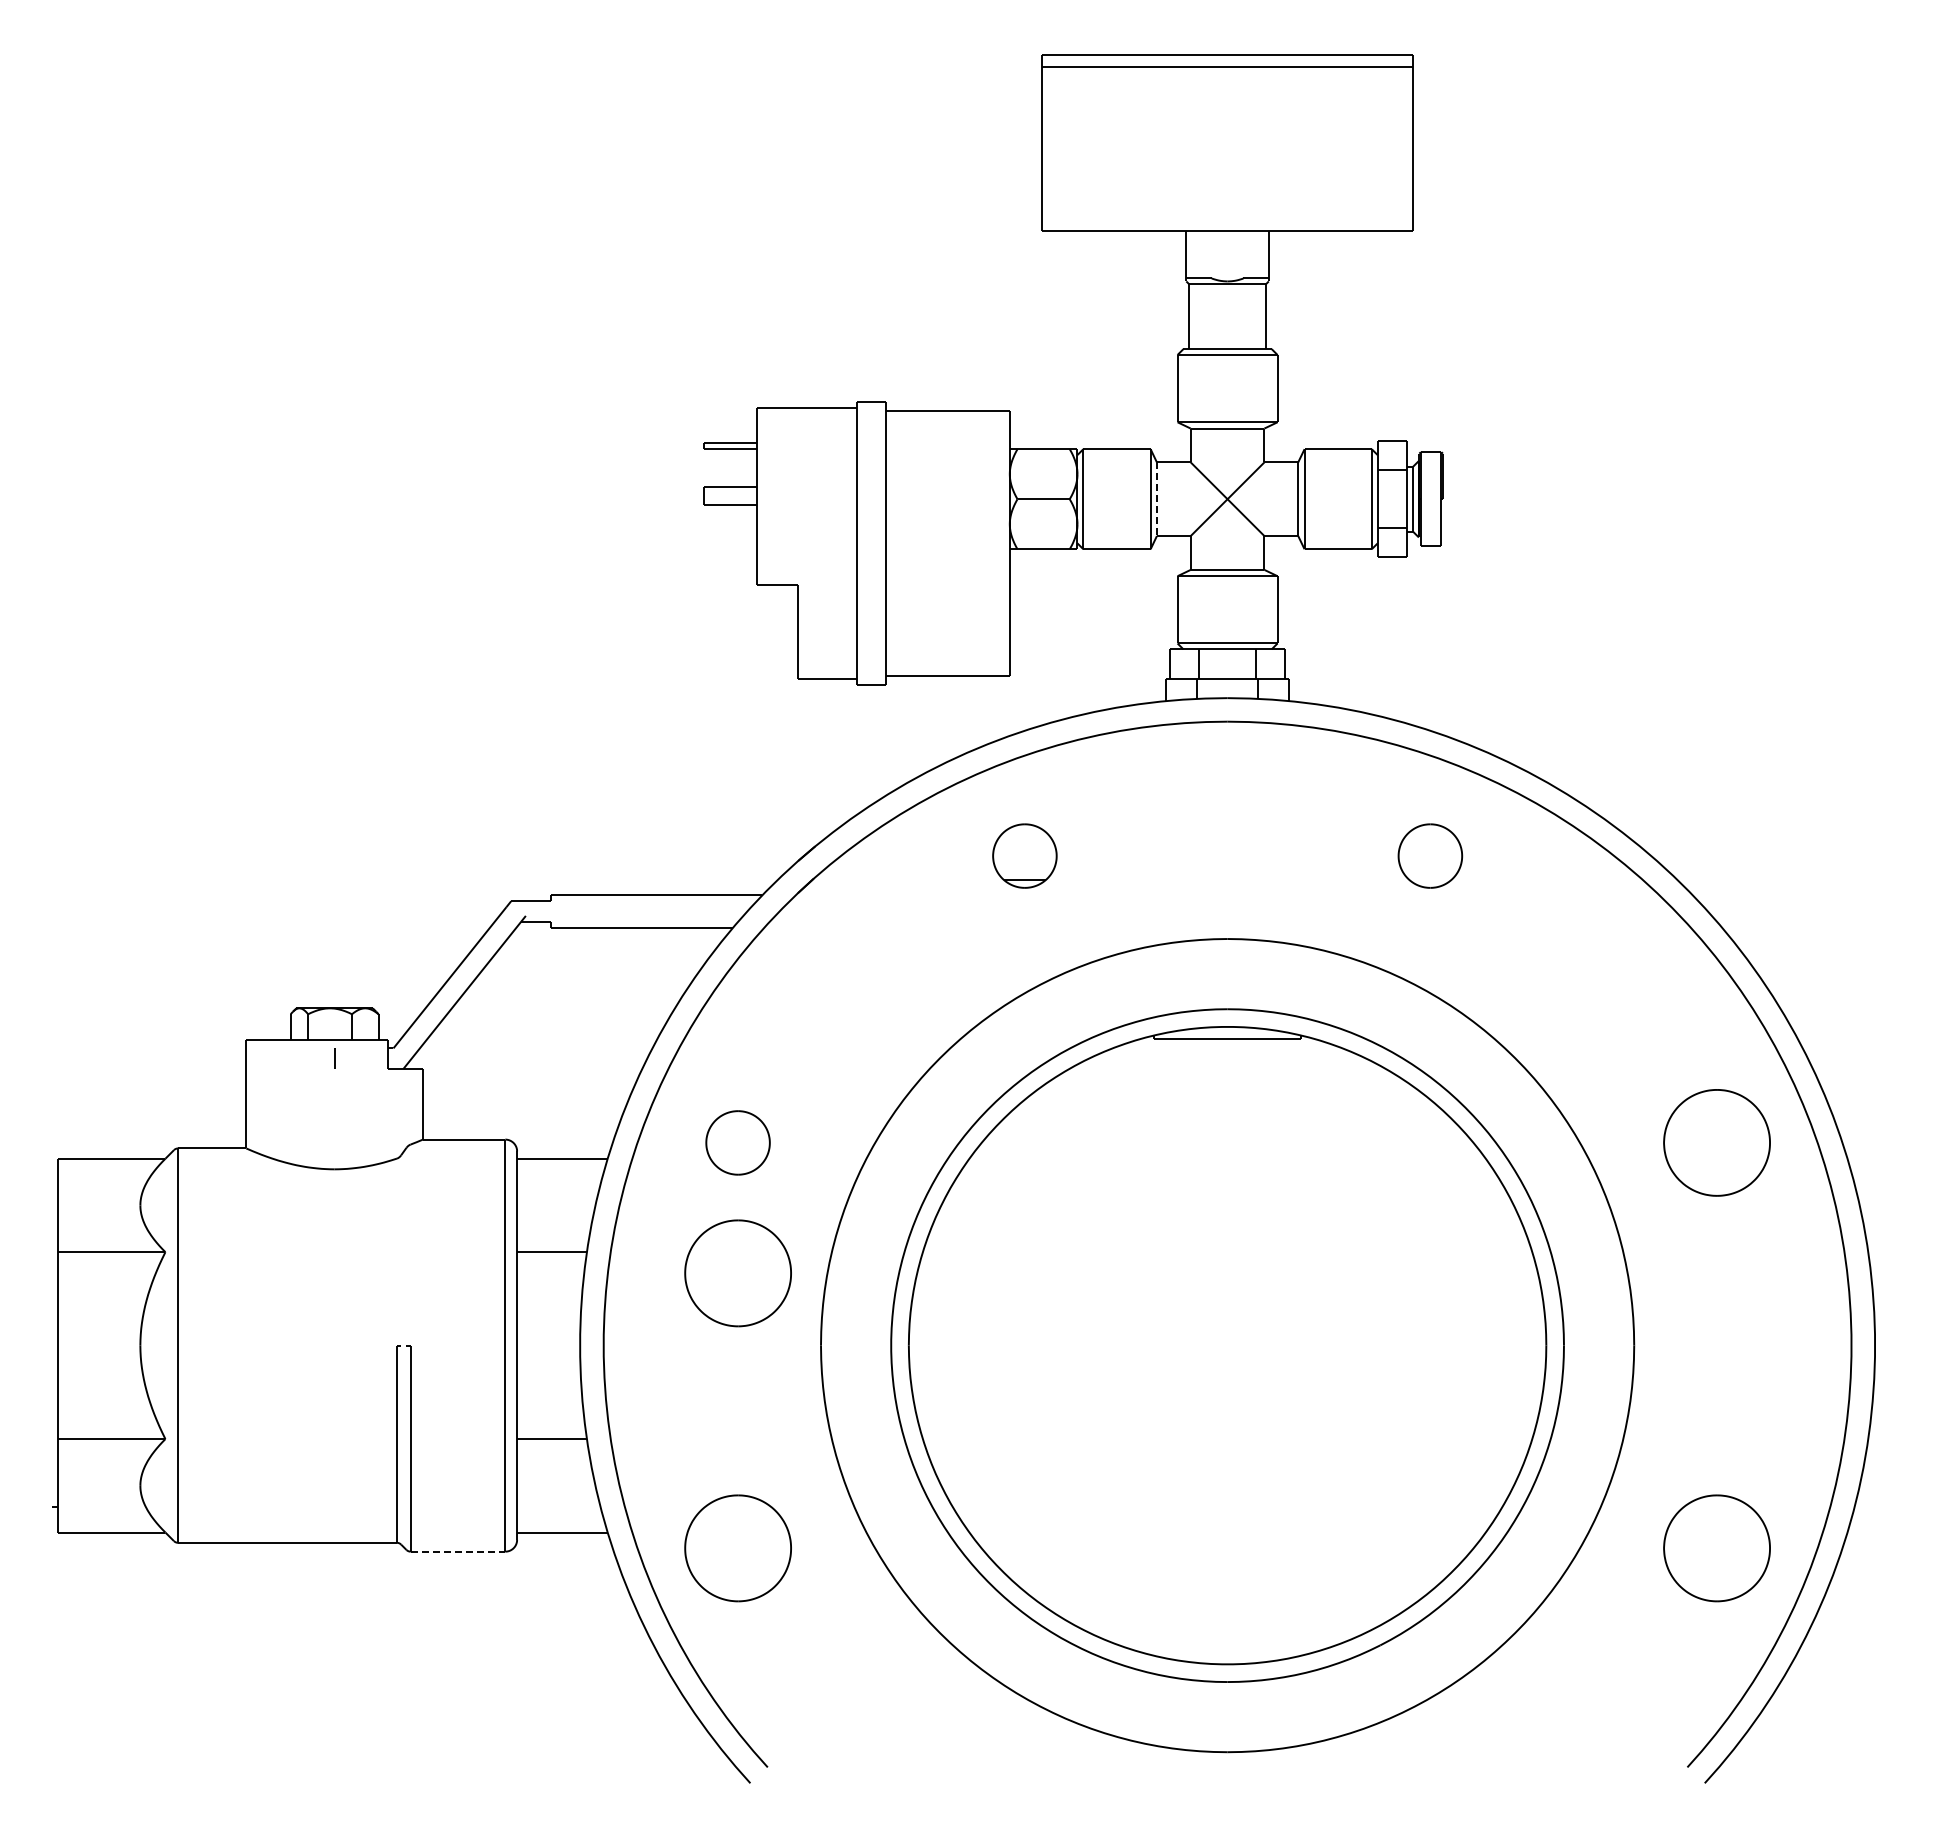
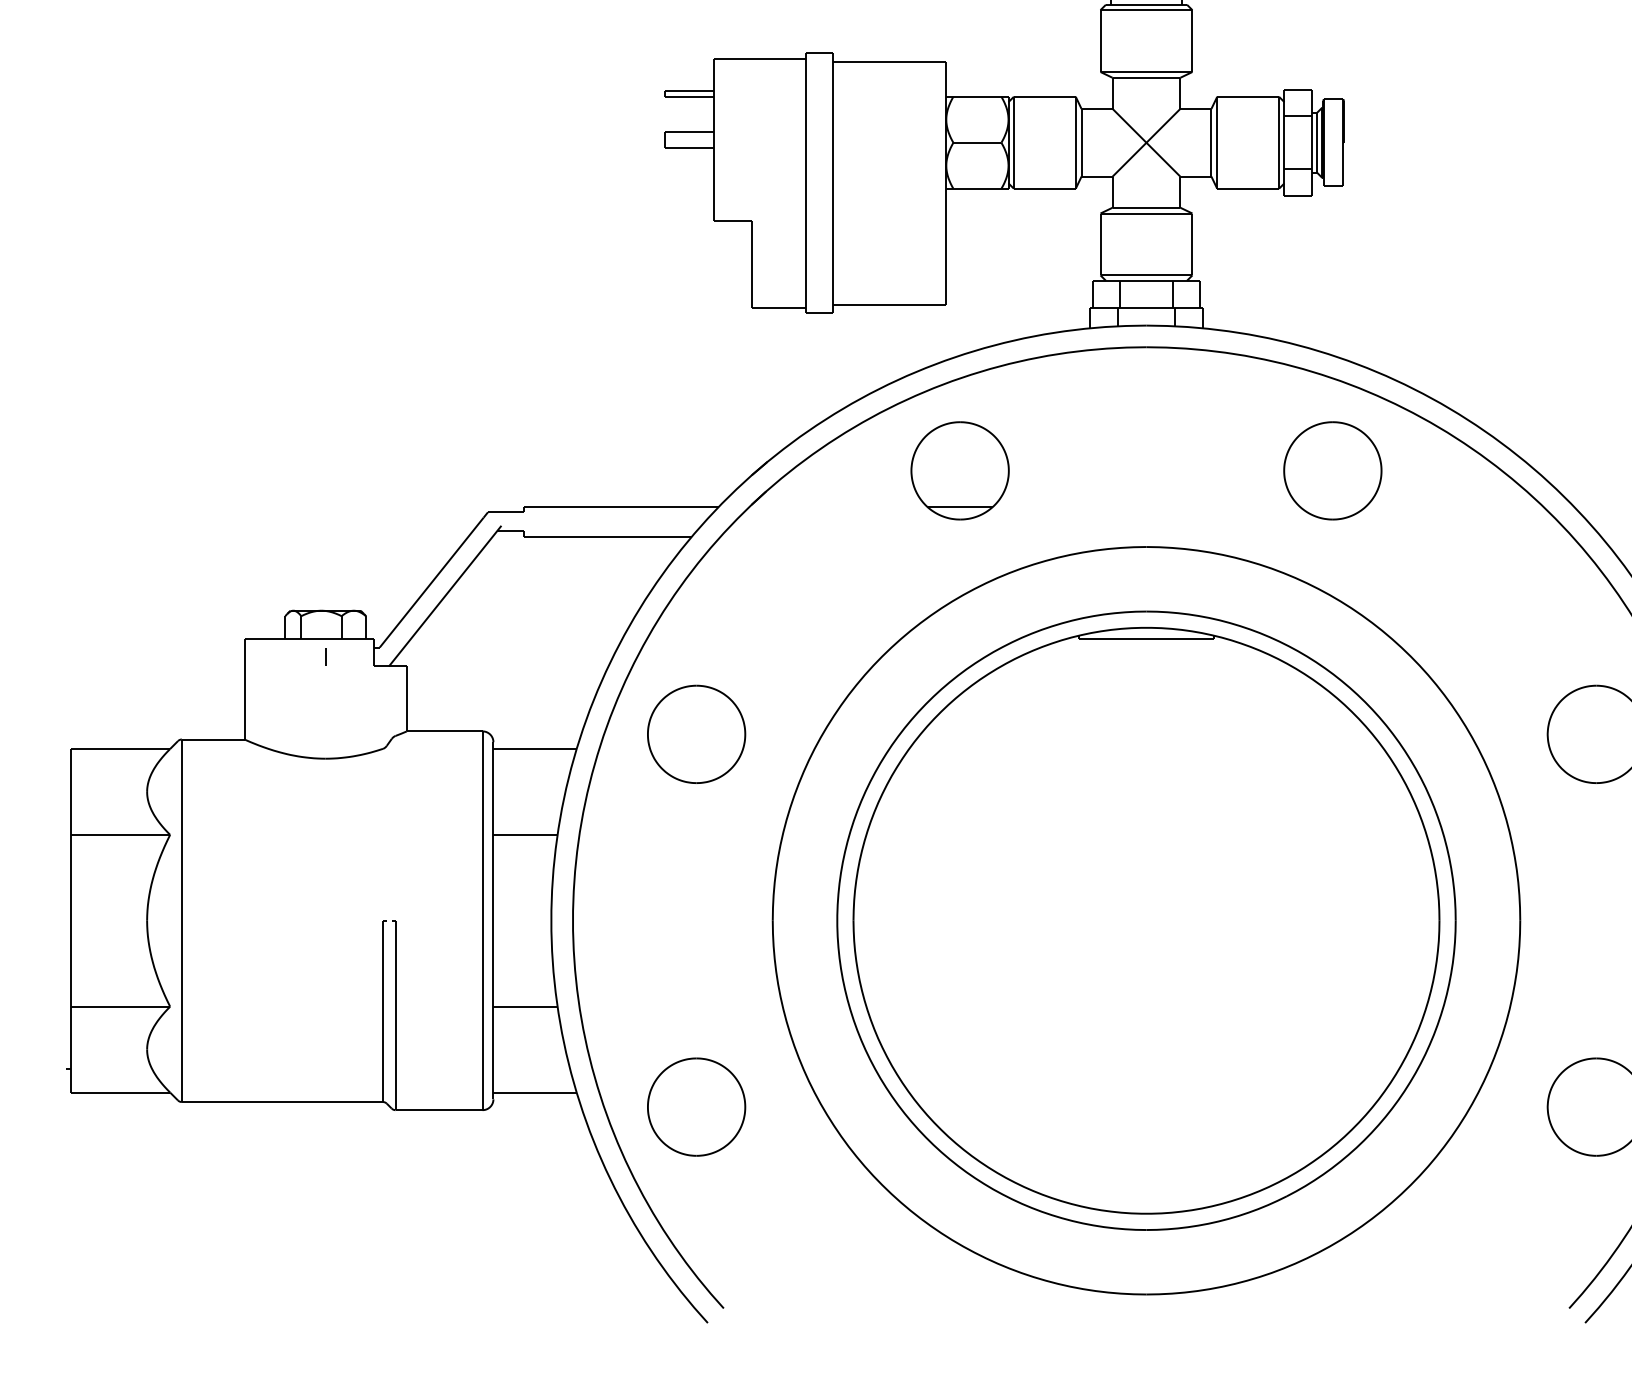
line: (1156, 499) -> (1081, 143), dashed -> solid
part: (1024, 855) -> (959, 470), size x1.67
part: (1430, 855) -> (1333, 470), size x1.67
part: (737, 1142) -> (696, 734), size x1.67
part: (737, 1273) -> (696, 854), removed
line: (458, 1551) -> (439, 1110), dashed -> solid

